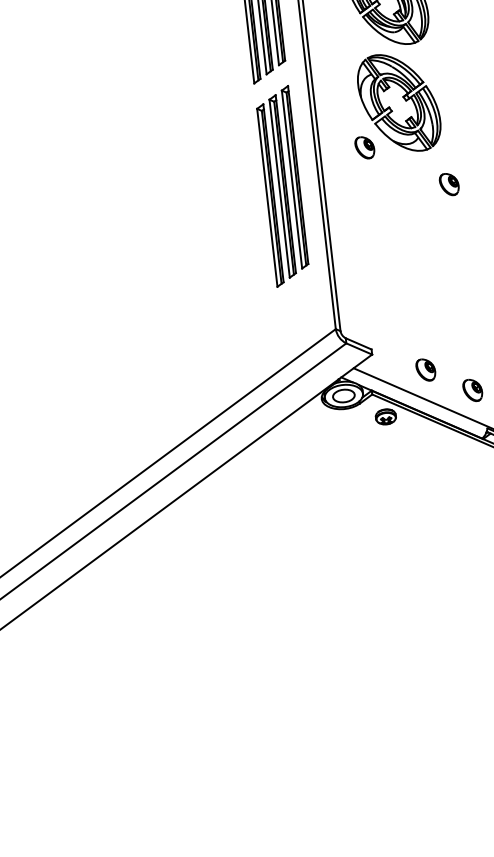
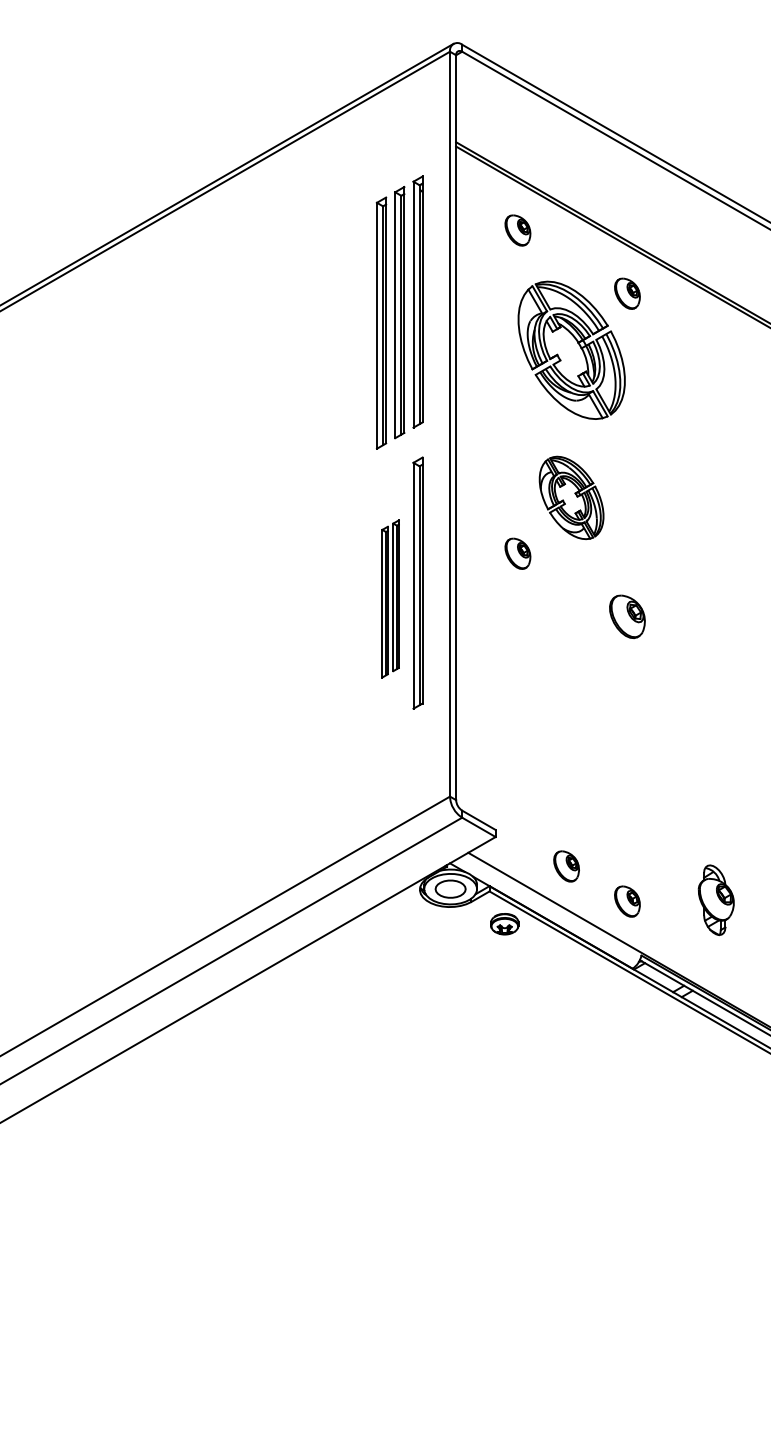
part: (399, 102) -> (571, 497), size x0.6
part: (449, 184) -> (627, 617), size x1.4
part: (276, 190) -> (390, 598), size x0.6

